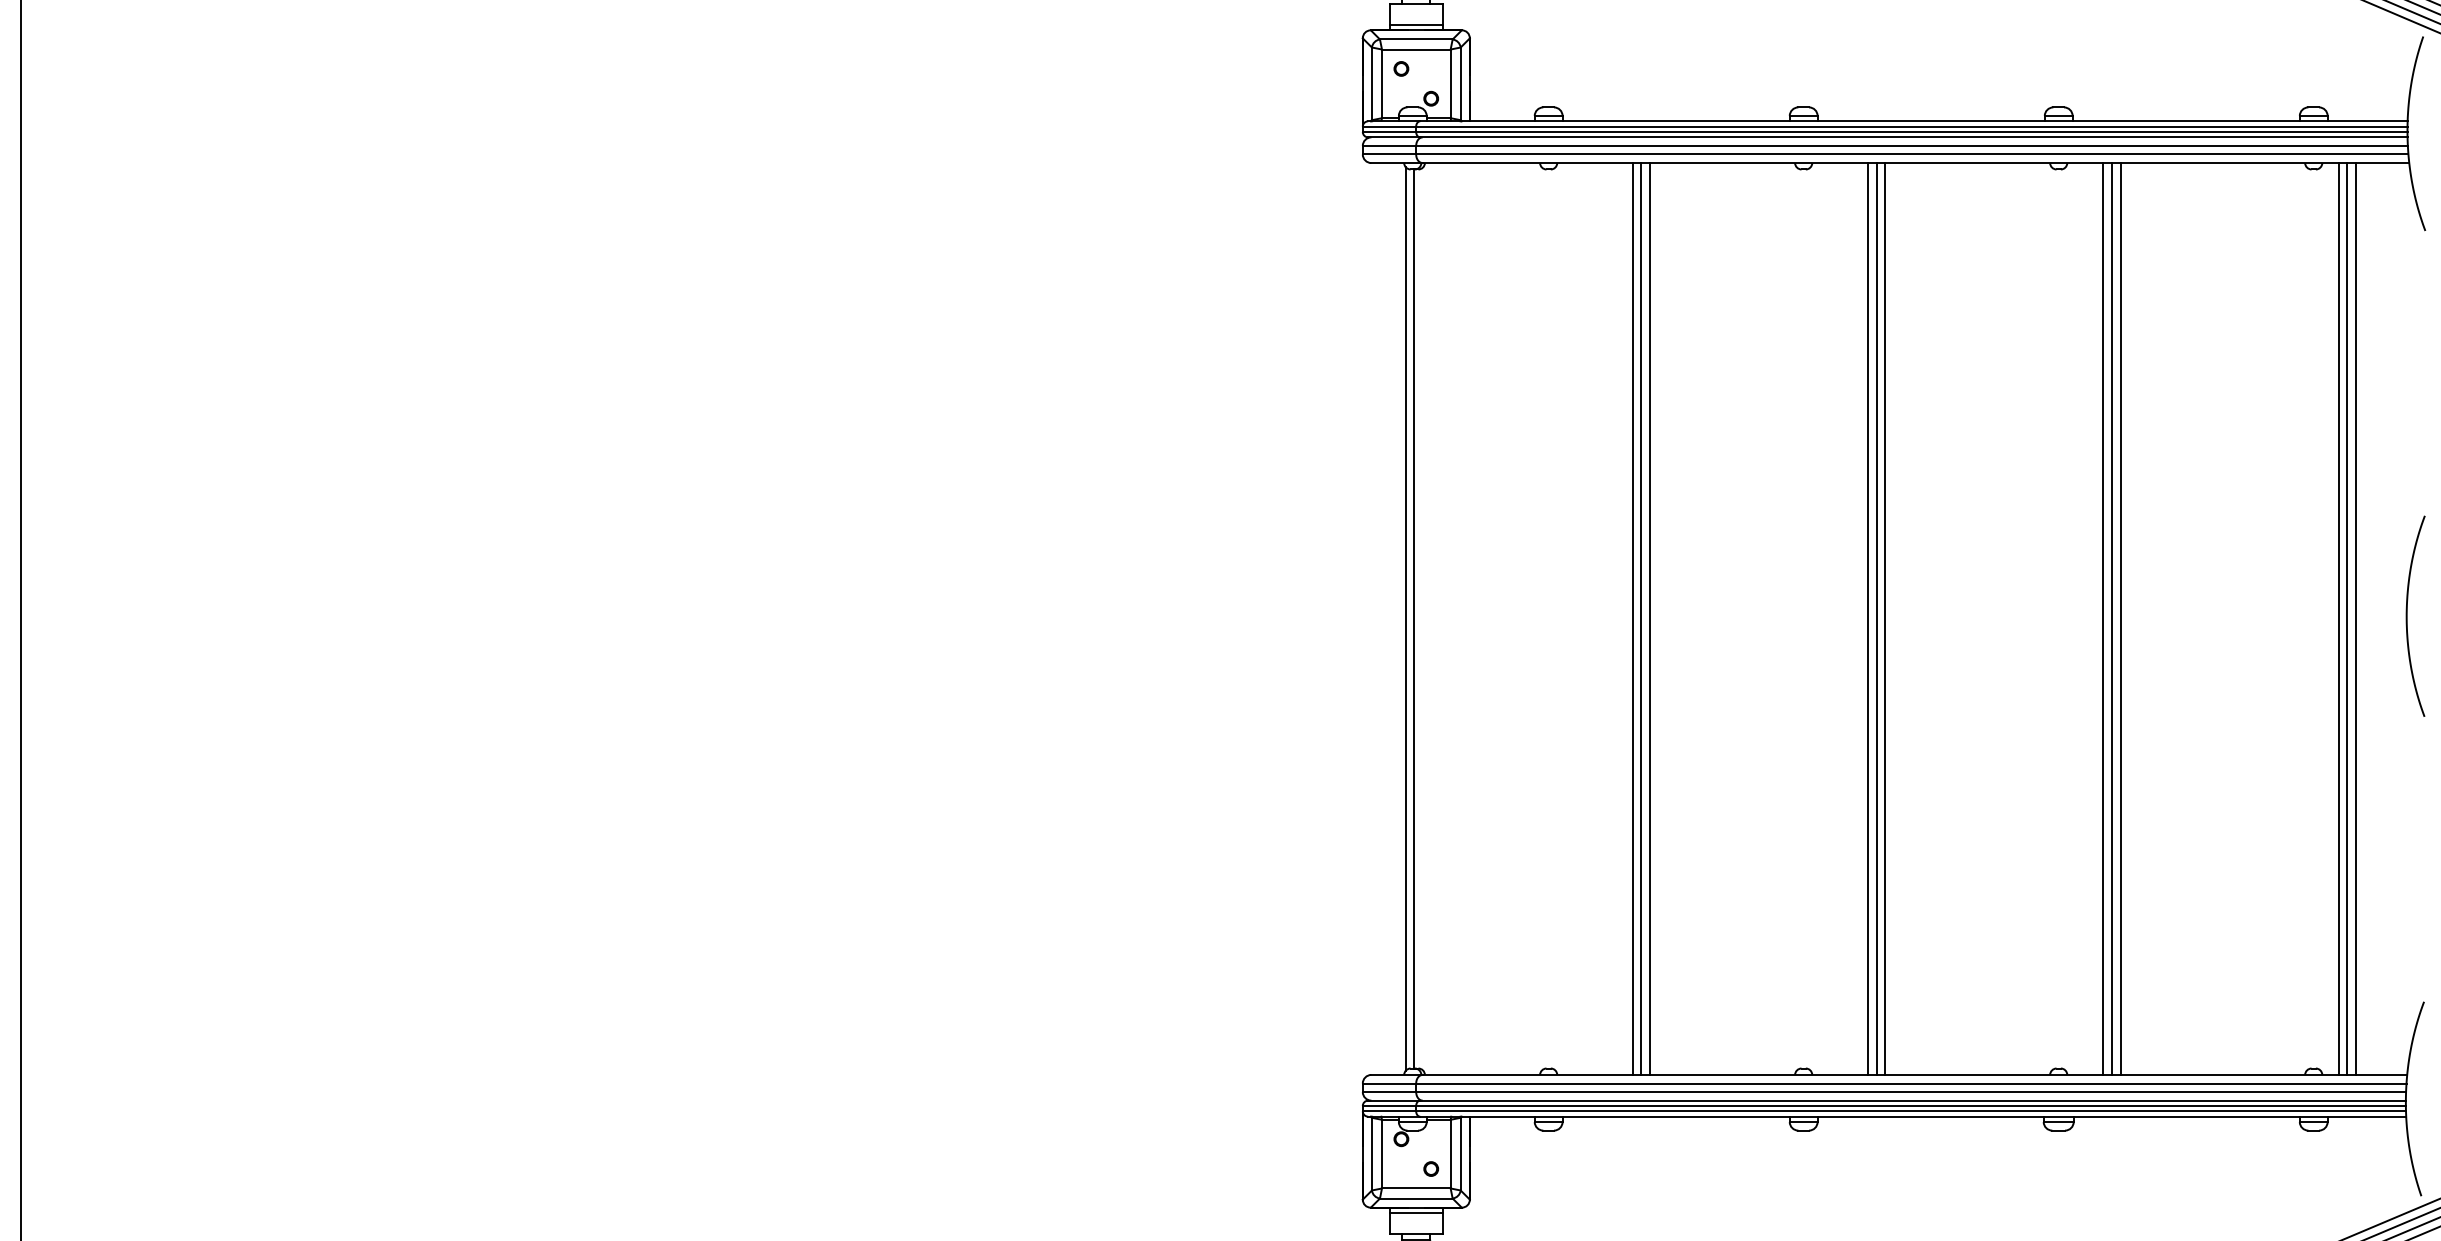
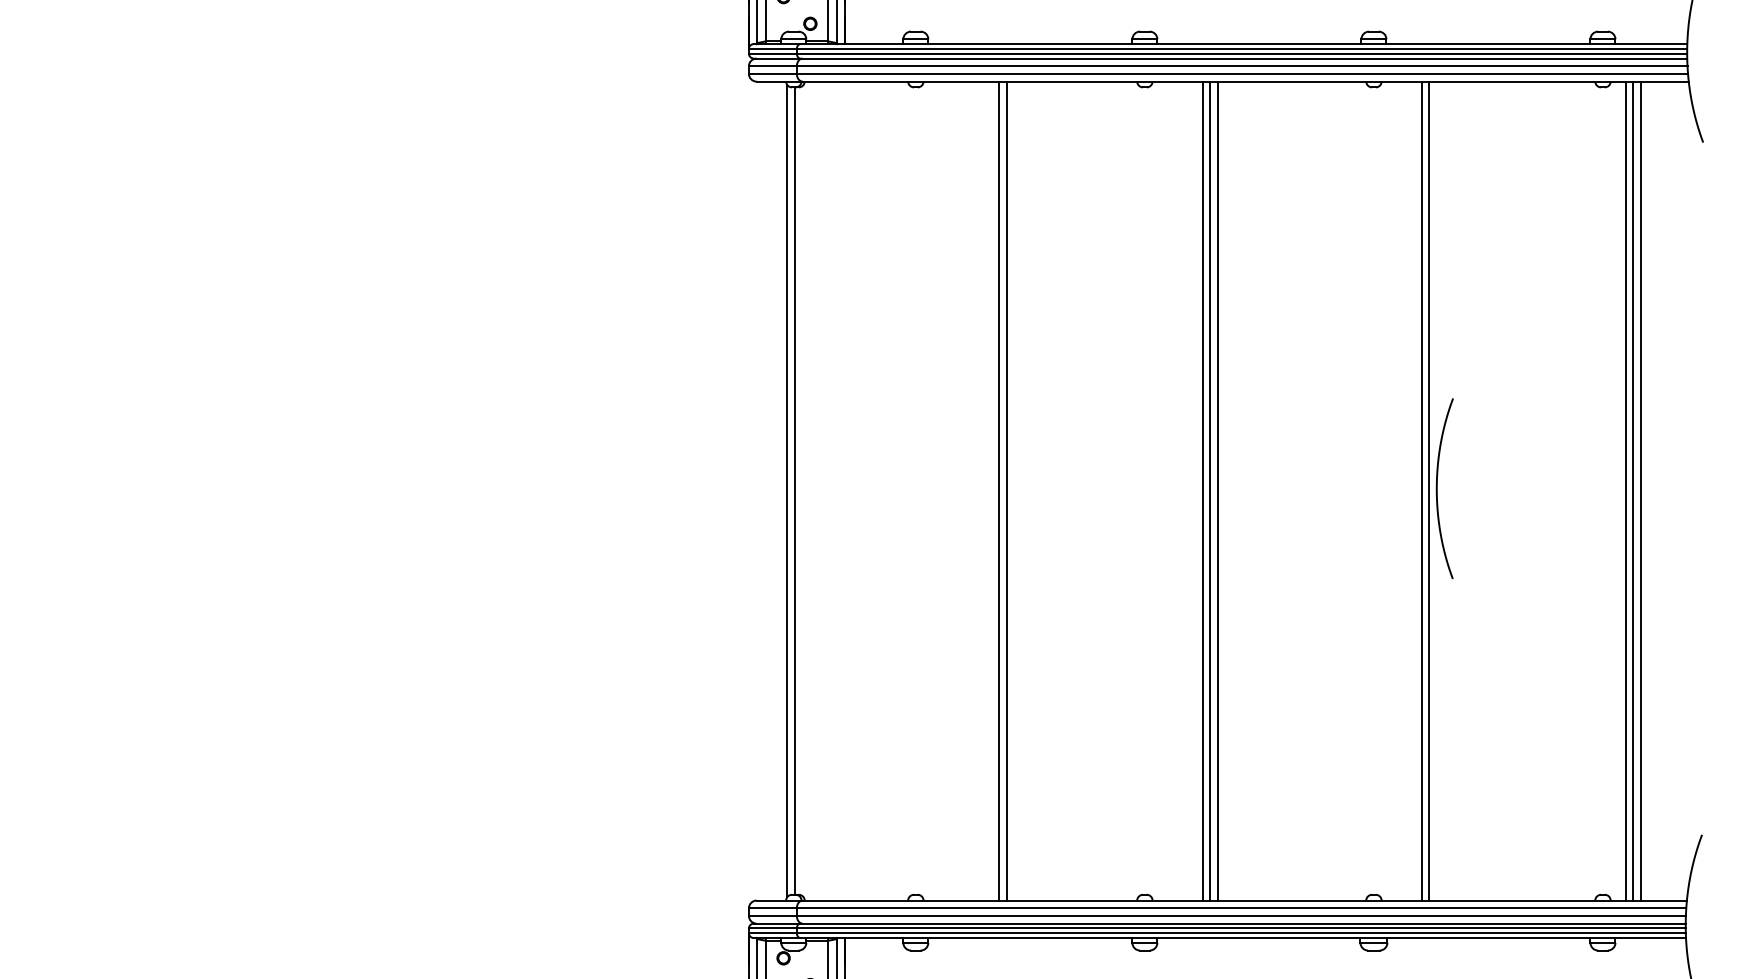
curve: (2407, 615) -> (1437, 487), moved
line: (1632, 618) -> (991, 490), removed
line: (2103, 618) -> (1414, 490), removed

